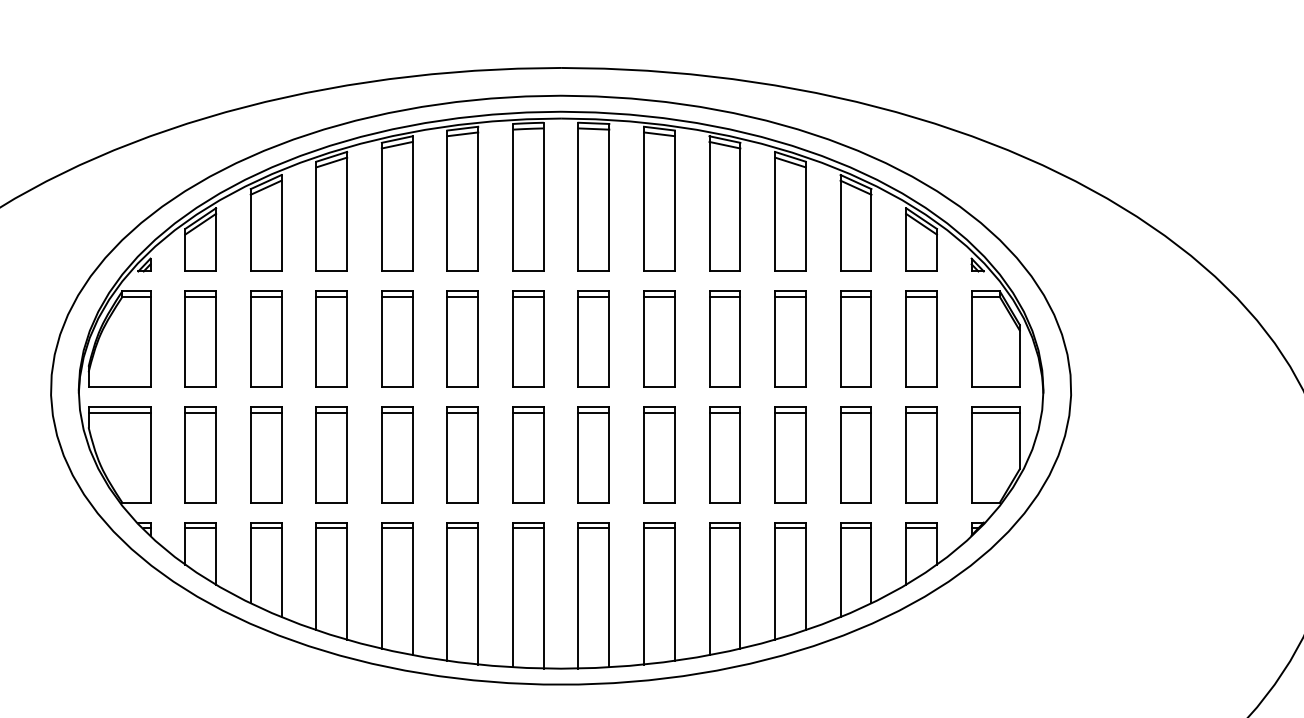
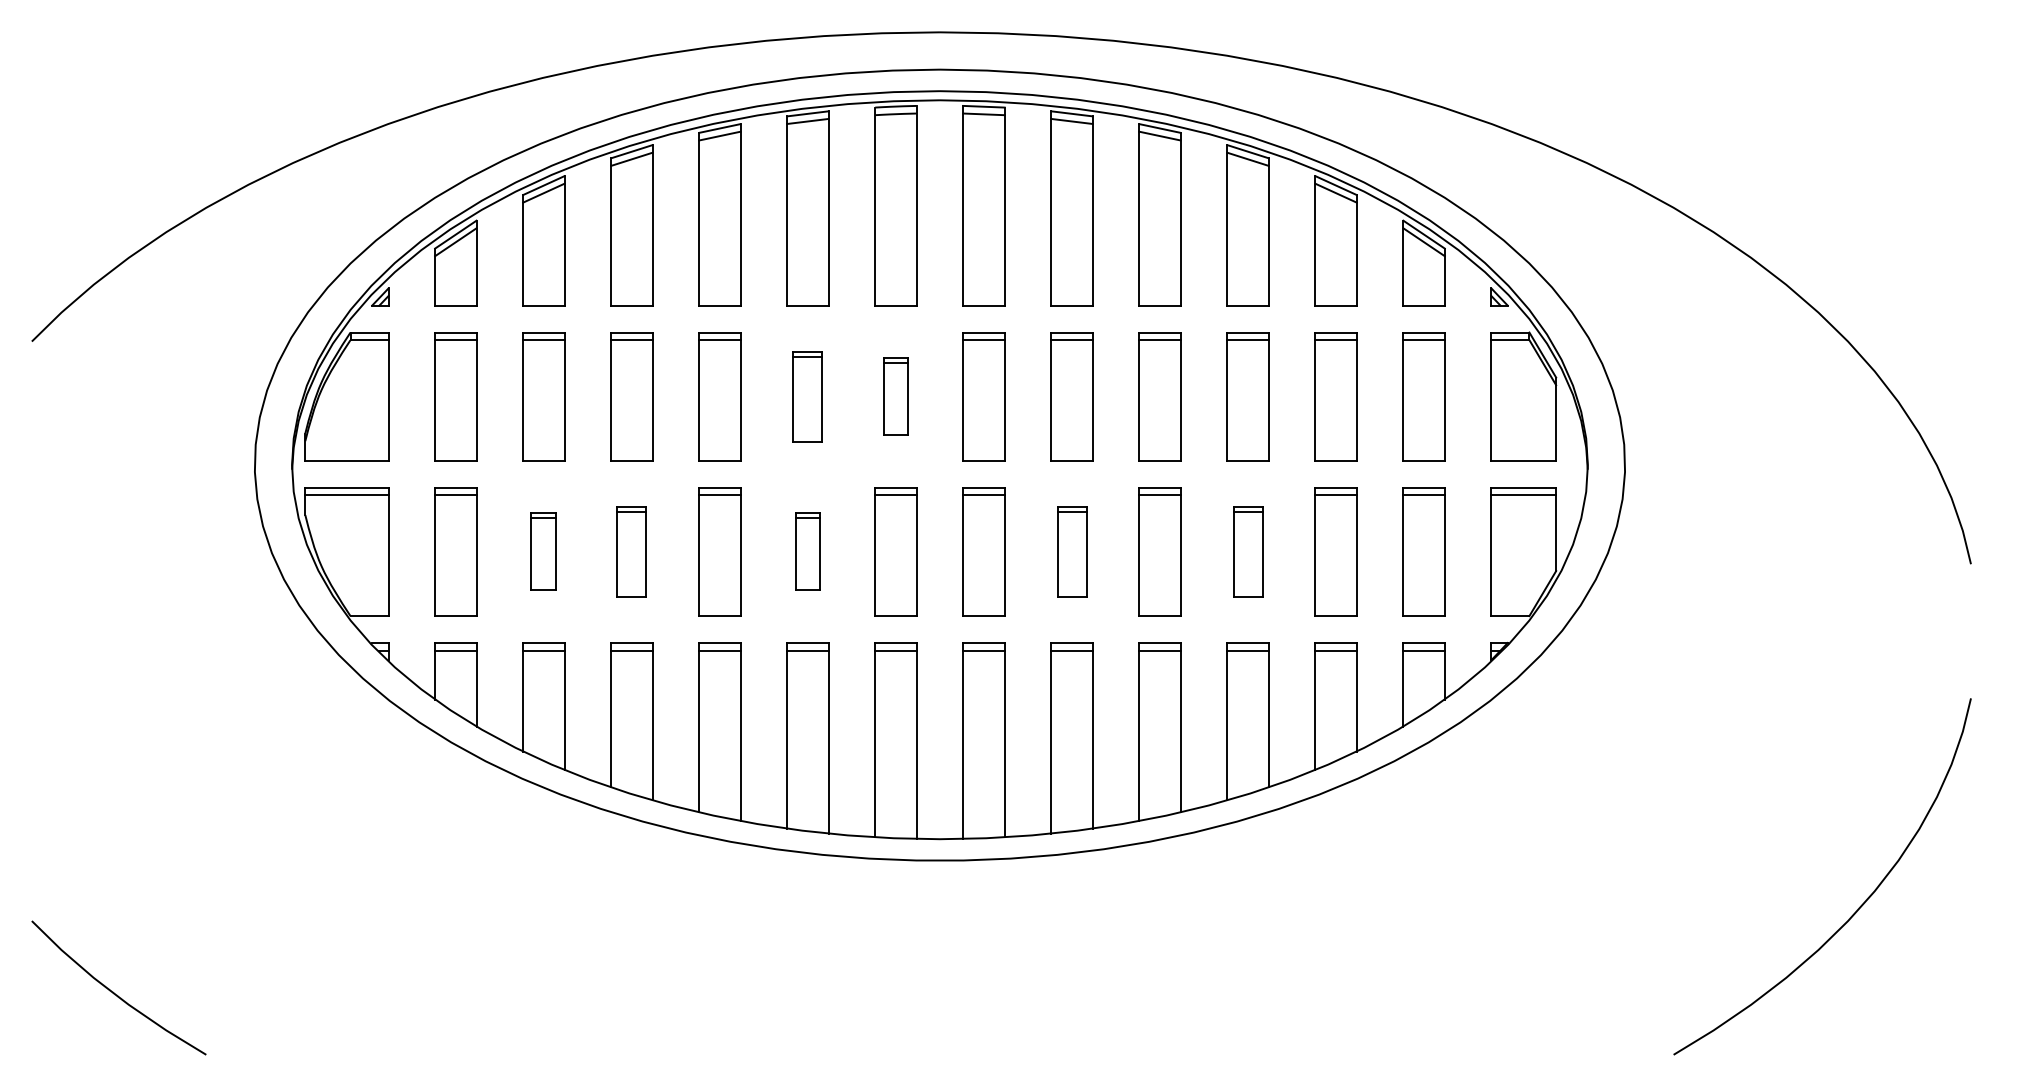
part: (462, 339) -> (807, 396), size x0.7
part: (528, 339) -> (895, 396), size x0.6
part: (265, 454) -> (543, 551), size x0.6
part: (331, 454) -> (631, 551), size x0.7
part: (462, 454) -> (807, 551), size x0.6
part: (659, 454) -> (1071, 551), size x0.7
part: (790, 454) -> (1247, 551), size x0.7

